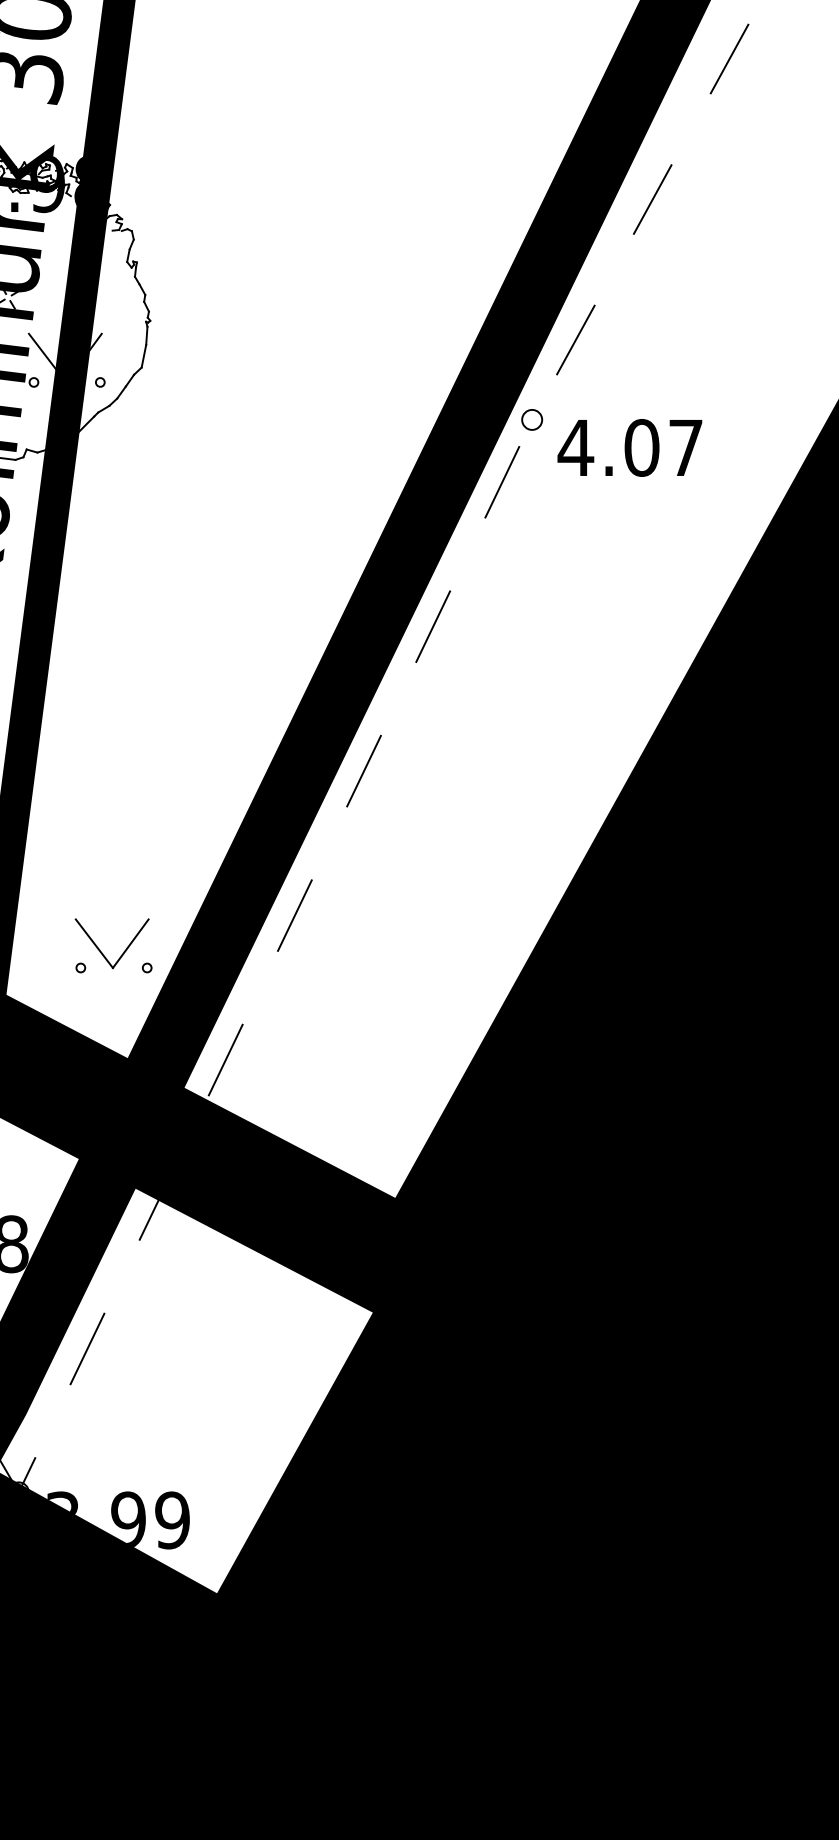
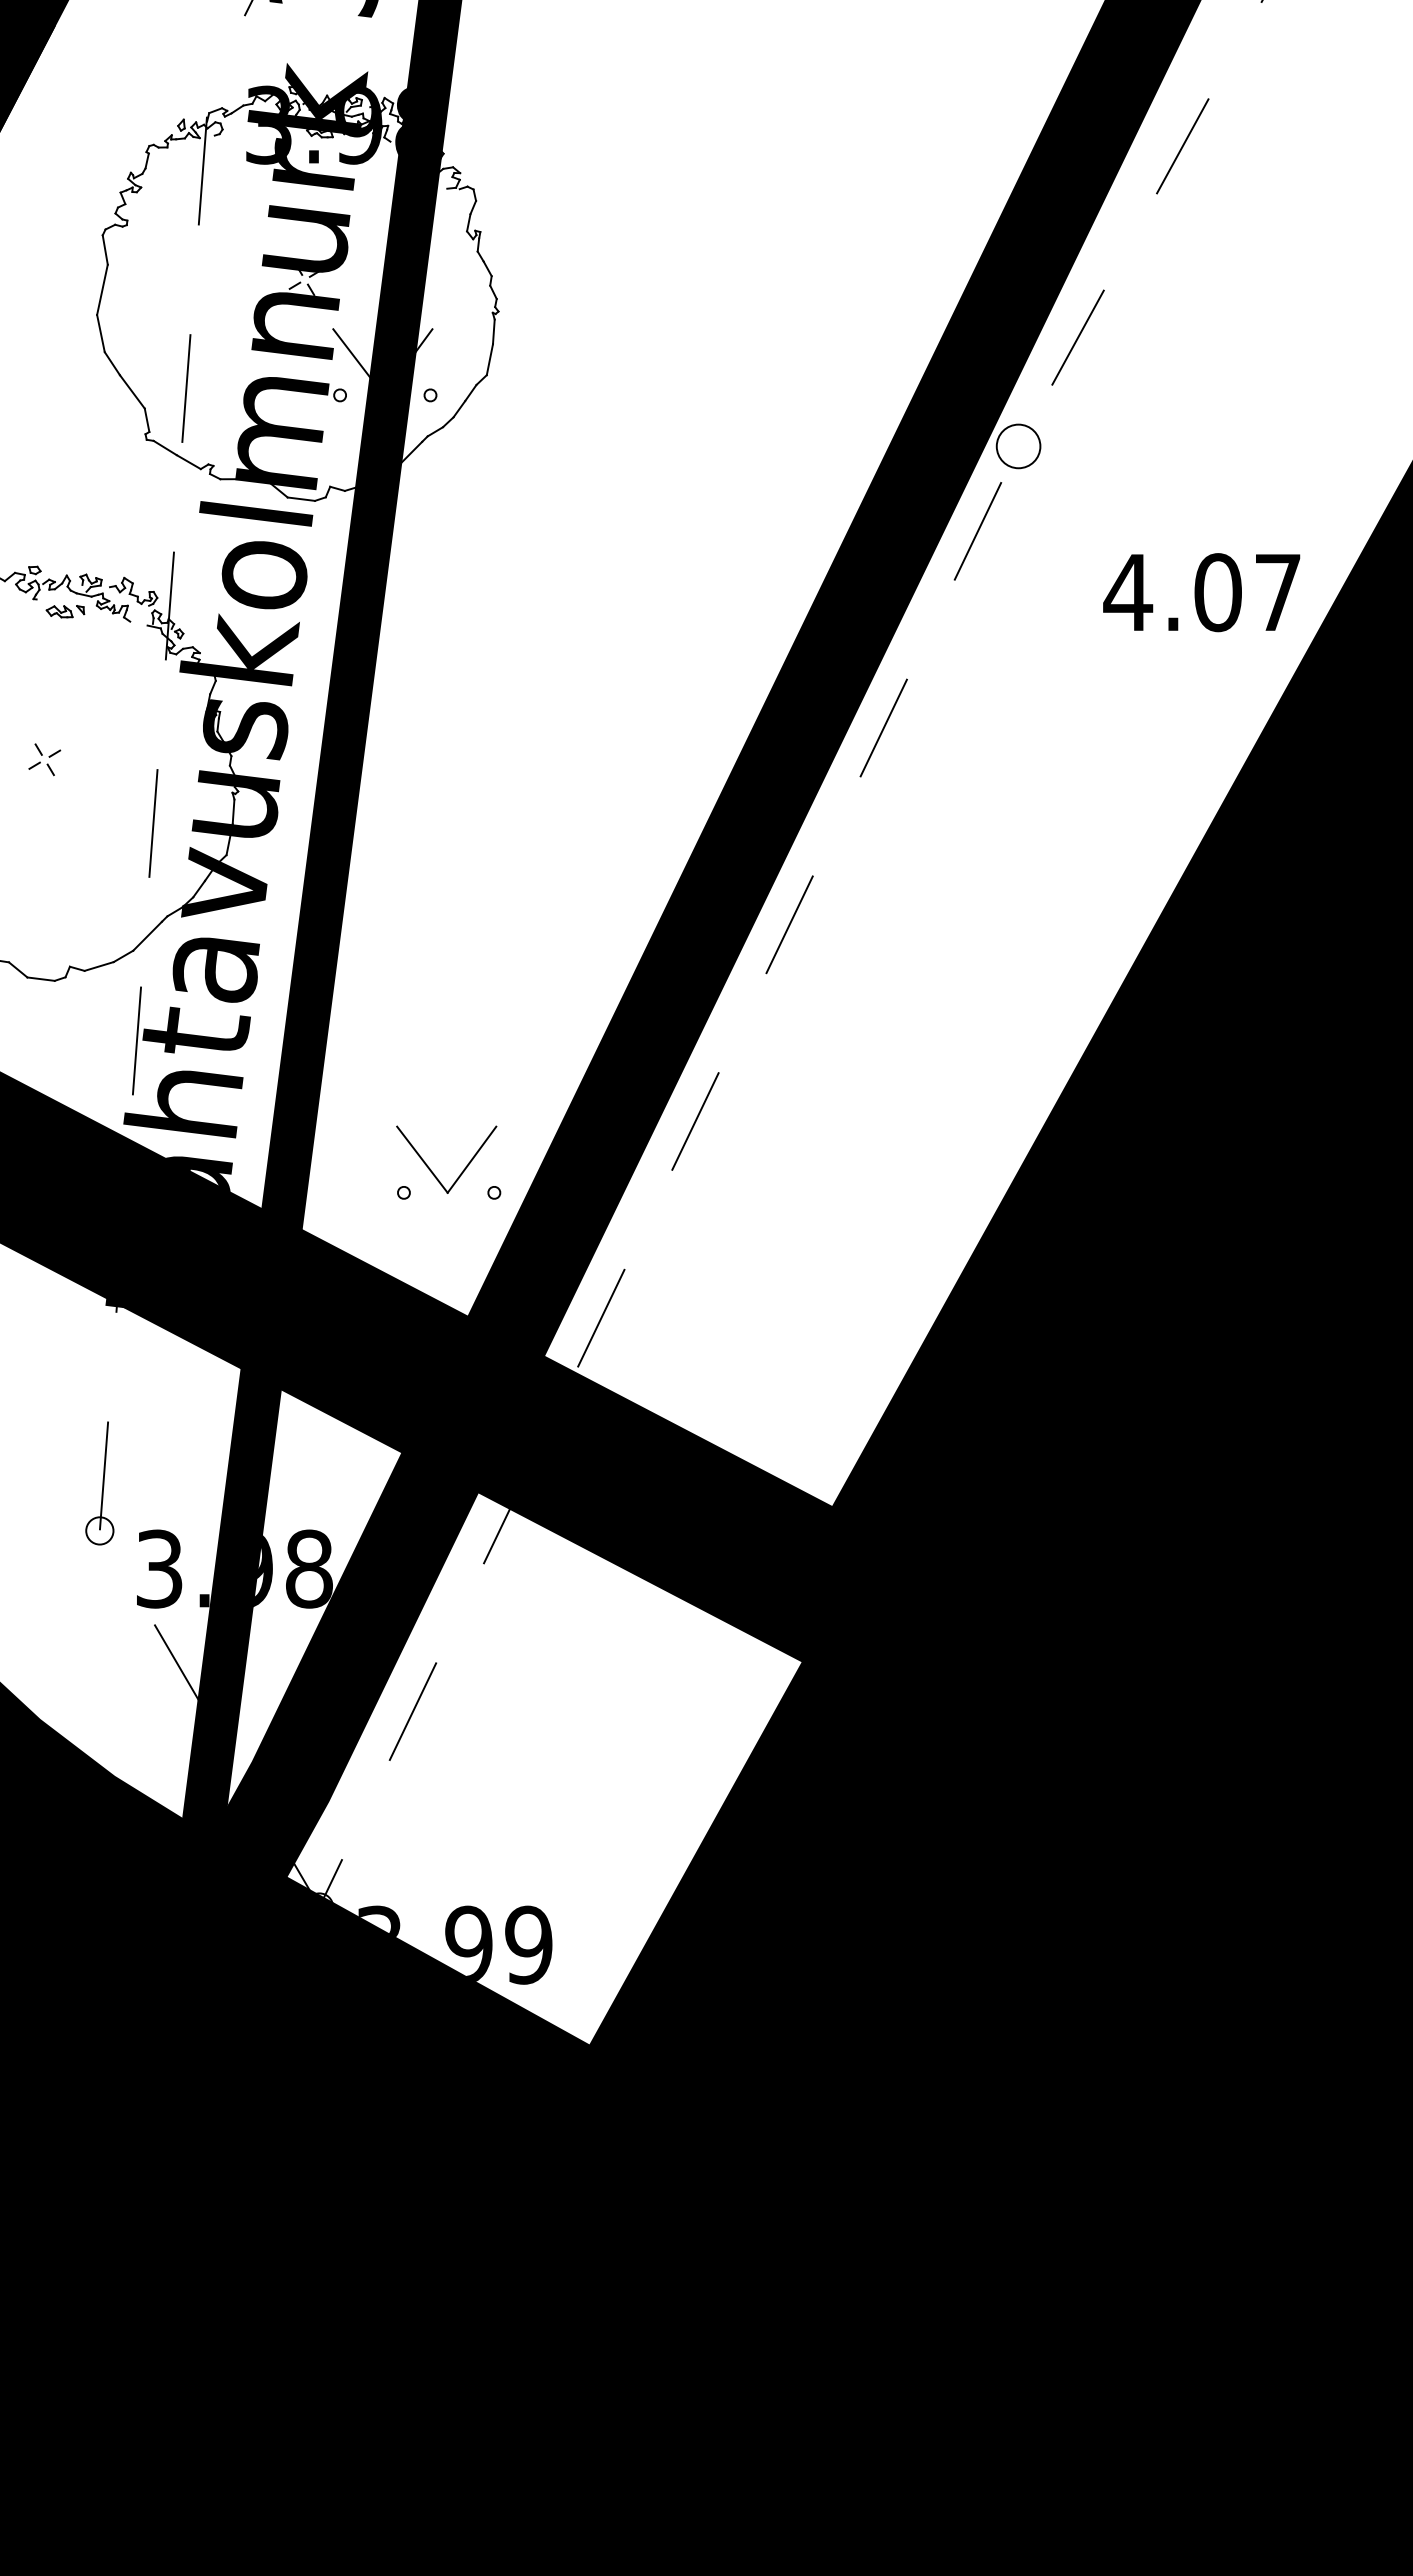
circle: (532, 419) -> (1018, 446), size x1.6
text: (629, 447) -> (1201, 592), moved

